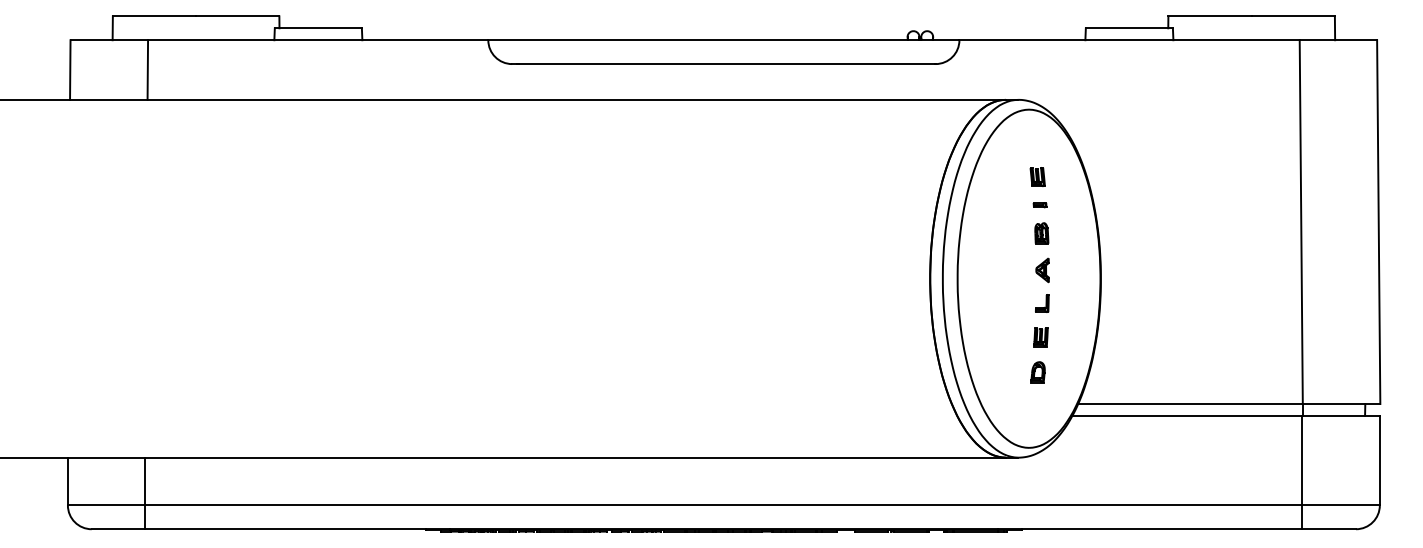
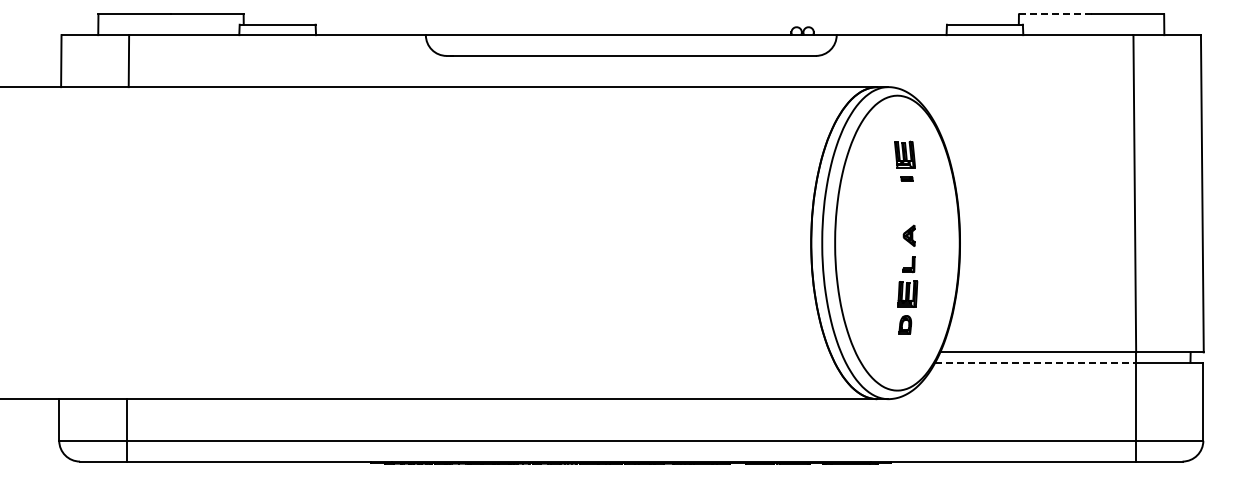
line: (1209, 16) -> (1054, 14), solid -> dashed
part: (1037, 177) -> (904, 154), size x1.6
part: (1041, 233) -> (908, 203), removed
part: (1040, 336) -> (907, 293), size x1.6
line: (1187, 415) -> (1035, 362), solid -> dashed

